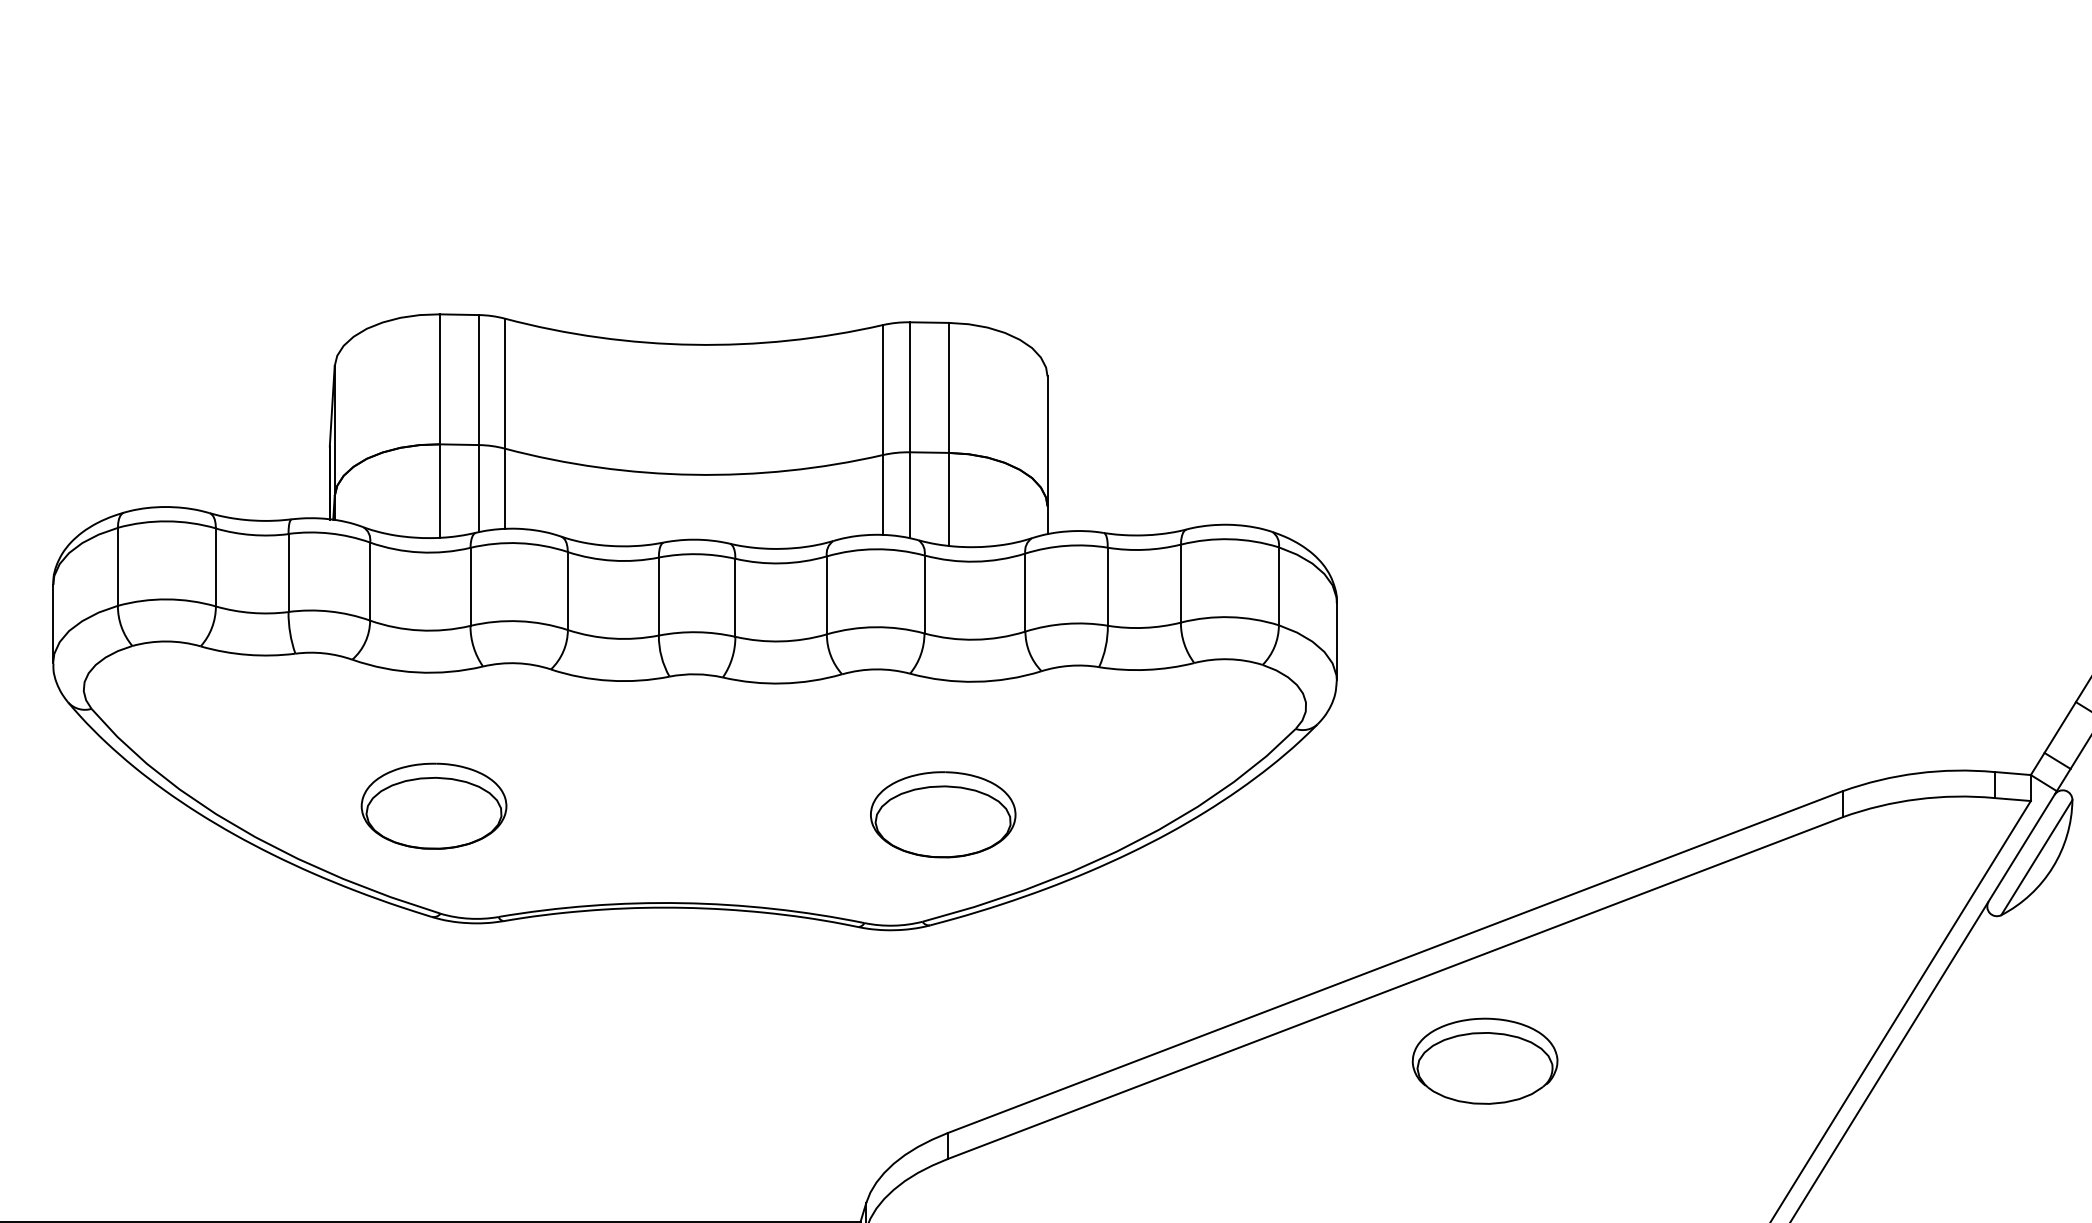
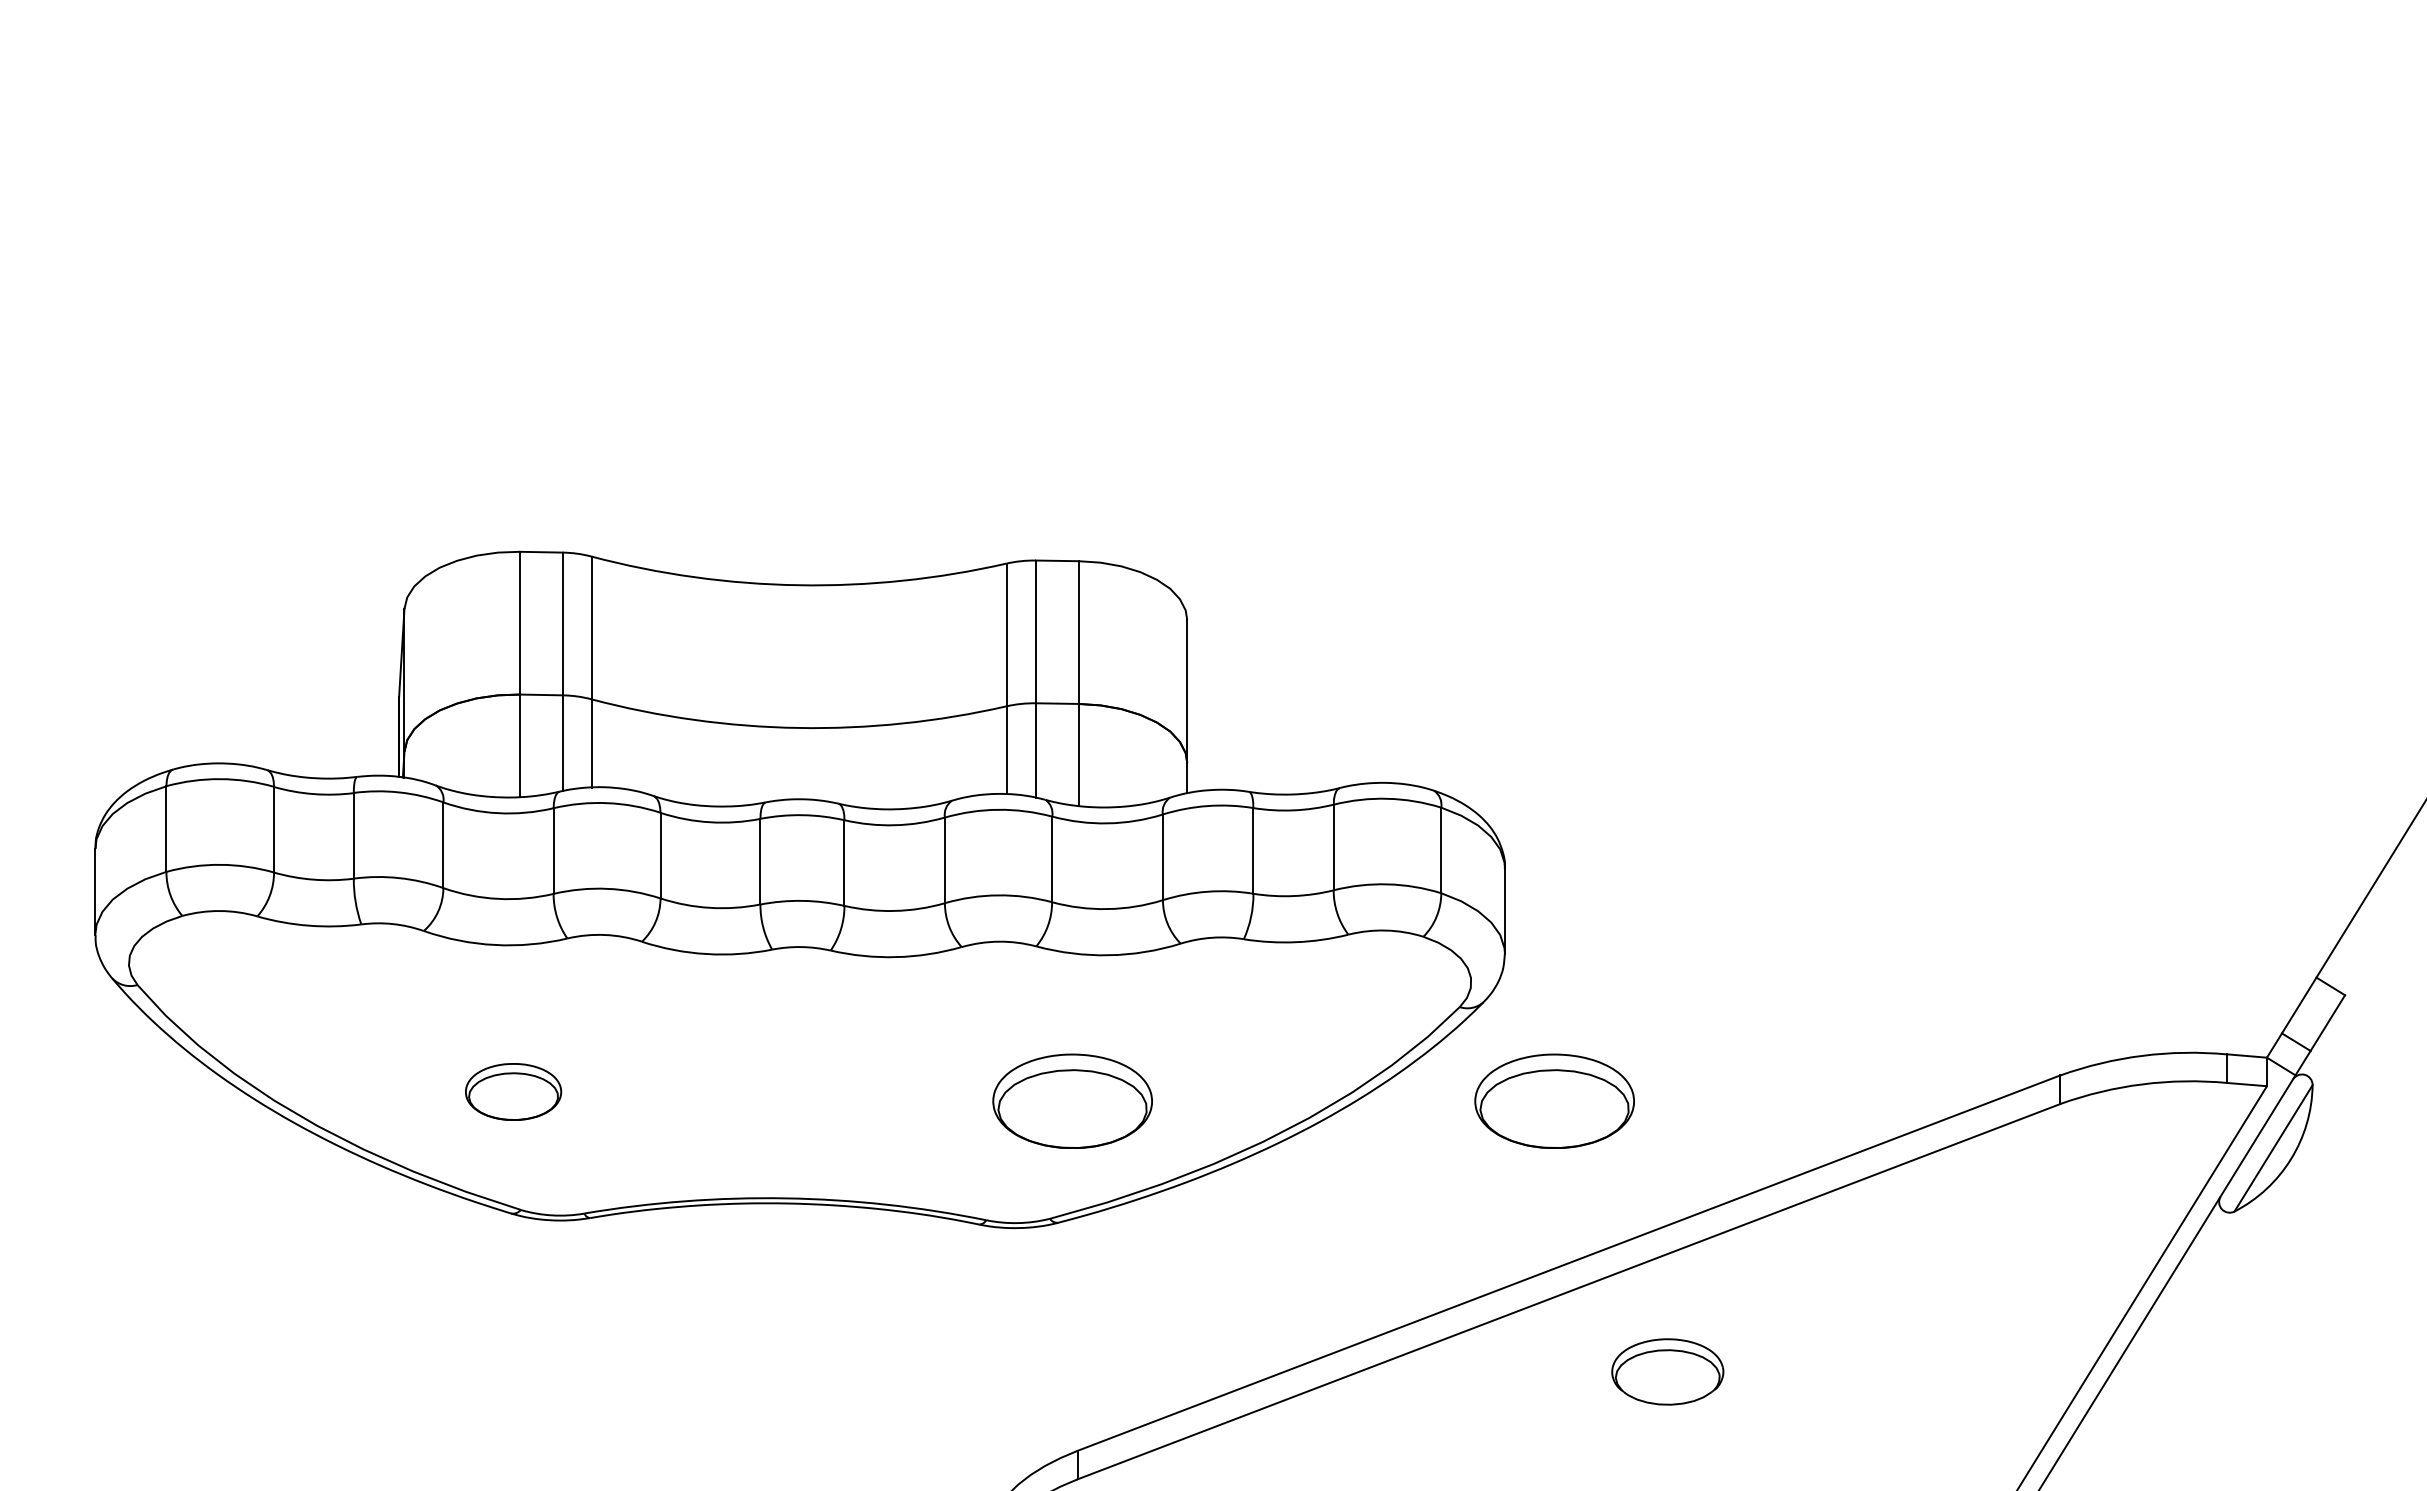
part: (433, 805) -> (513, 1091), size x0.6
part: (1382, 814) -> (1554, 1100), added
part: (1484, 1060) -> (1667, 1371), size x0.7

